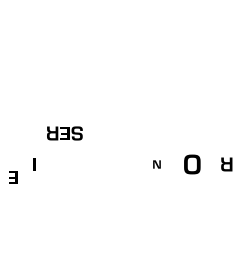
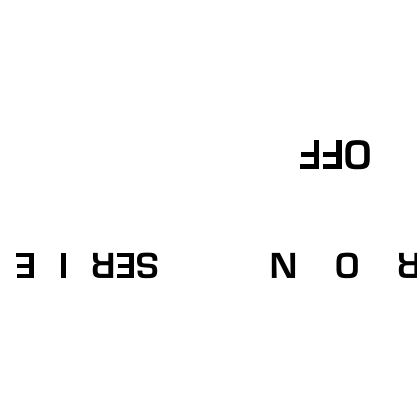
part: (185, 102) -> (334, 153), added
part: (64, 133) -> (124, 265), moved
part: (156, 164) -> (282, 265), size x1.67
part: (192, 164) -> (347, 265), size x0.71
part: (13, 177) -> (25, 265), moved

